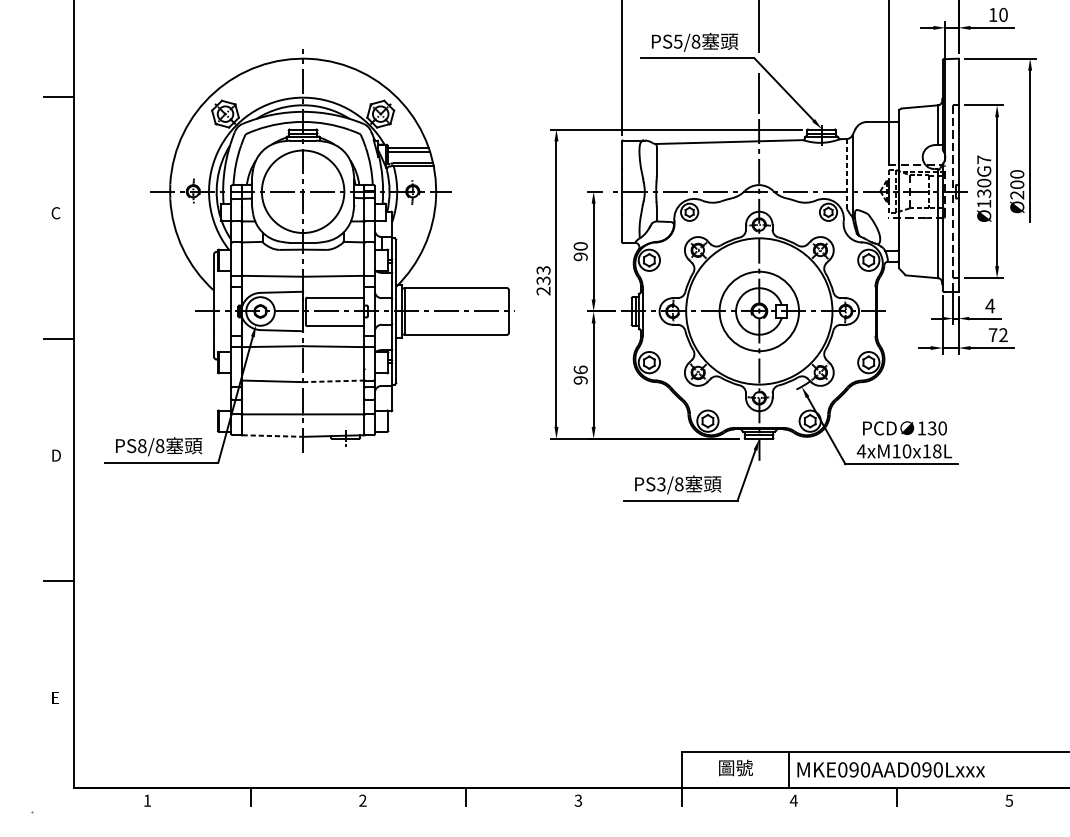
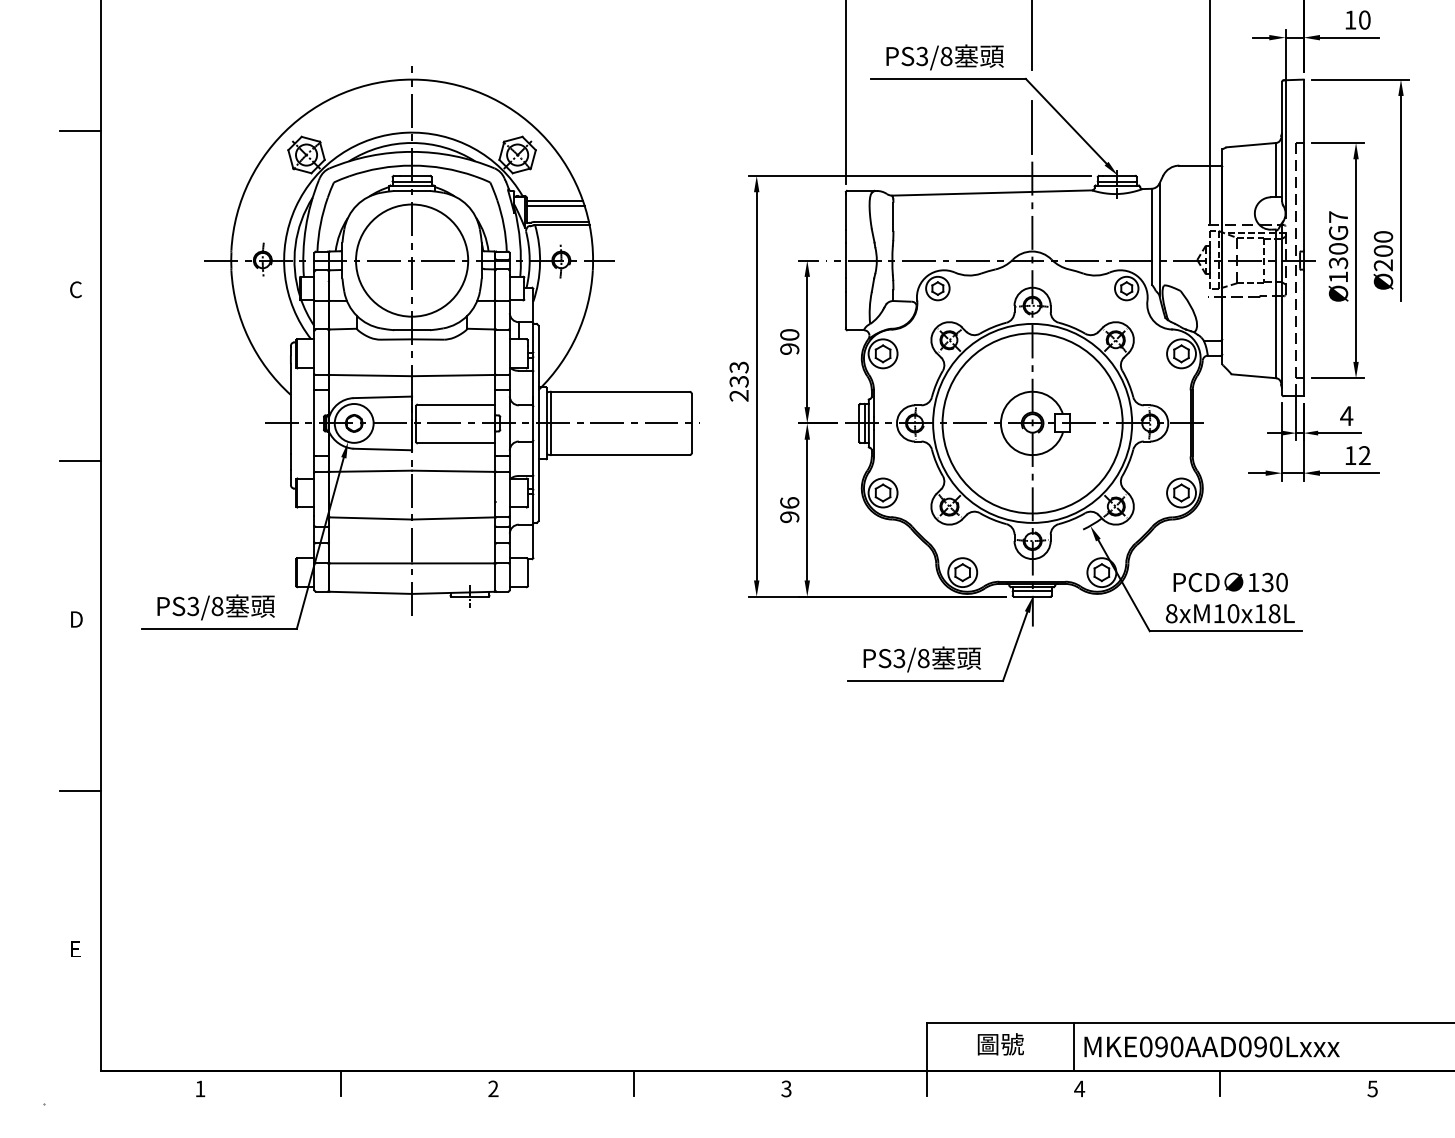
text: (678, 40) -> (922, 55), PS5/8 -> PS3/8
line: (846, 174) -> (1151, 236), dashed -> solid
circle: (759, 311) -> (1032, 423), size x1.67
text: (993, 335) -> (1350, 455), 72 -> 12
line: (333, 381) -> (453, 518), dashed -> solid
line: (273, 435) -> (371, 592), dashed -> solid
text: (142, 446) -> (193, 606), PS8/8 -> PS3/8
text: (861, 451) -> (1171, 613), 4xM10x18L -> 8xM10x18L

